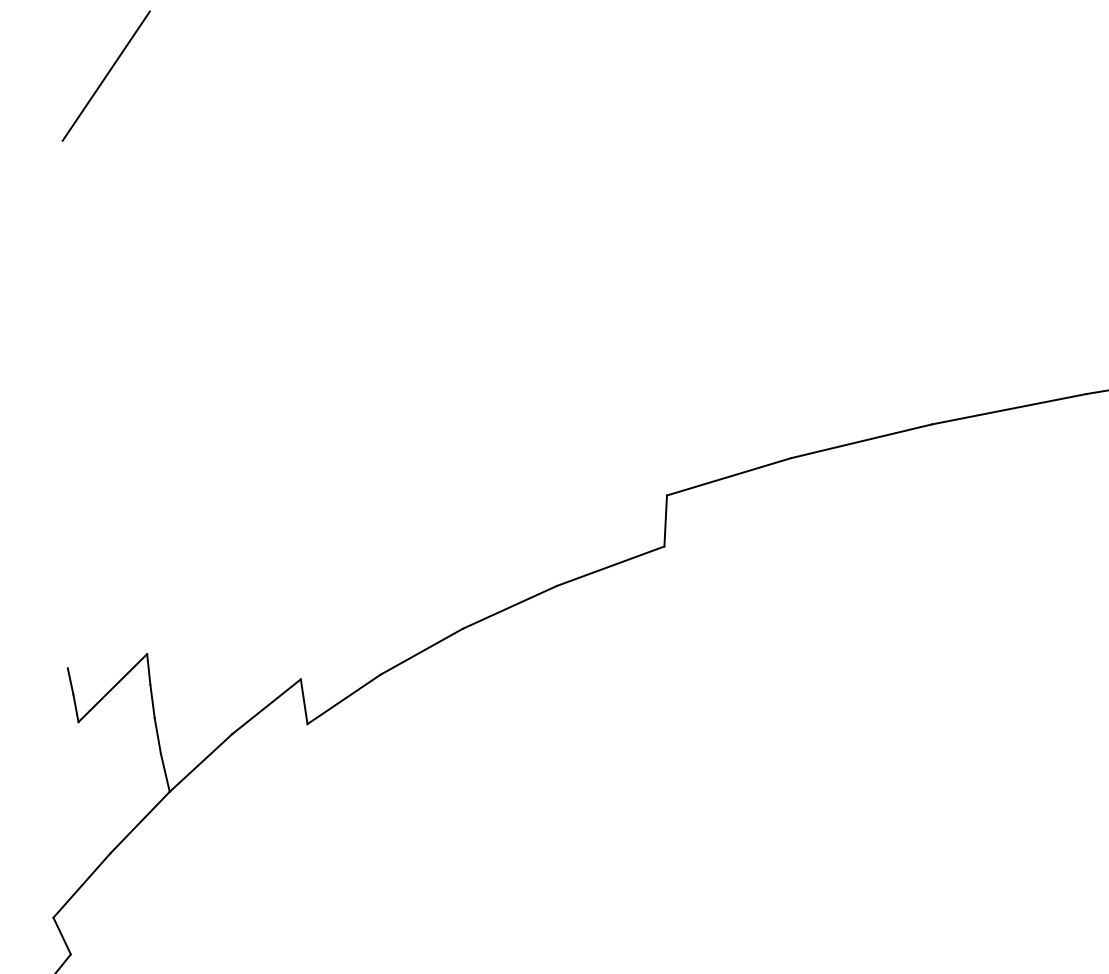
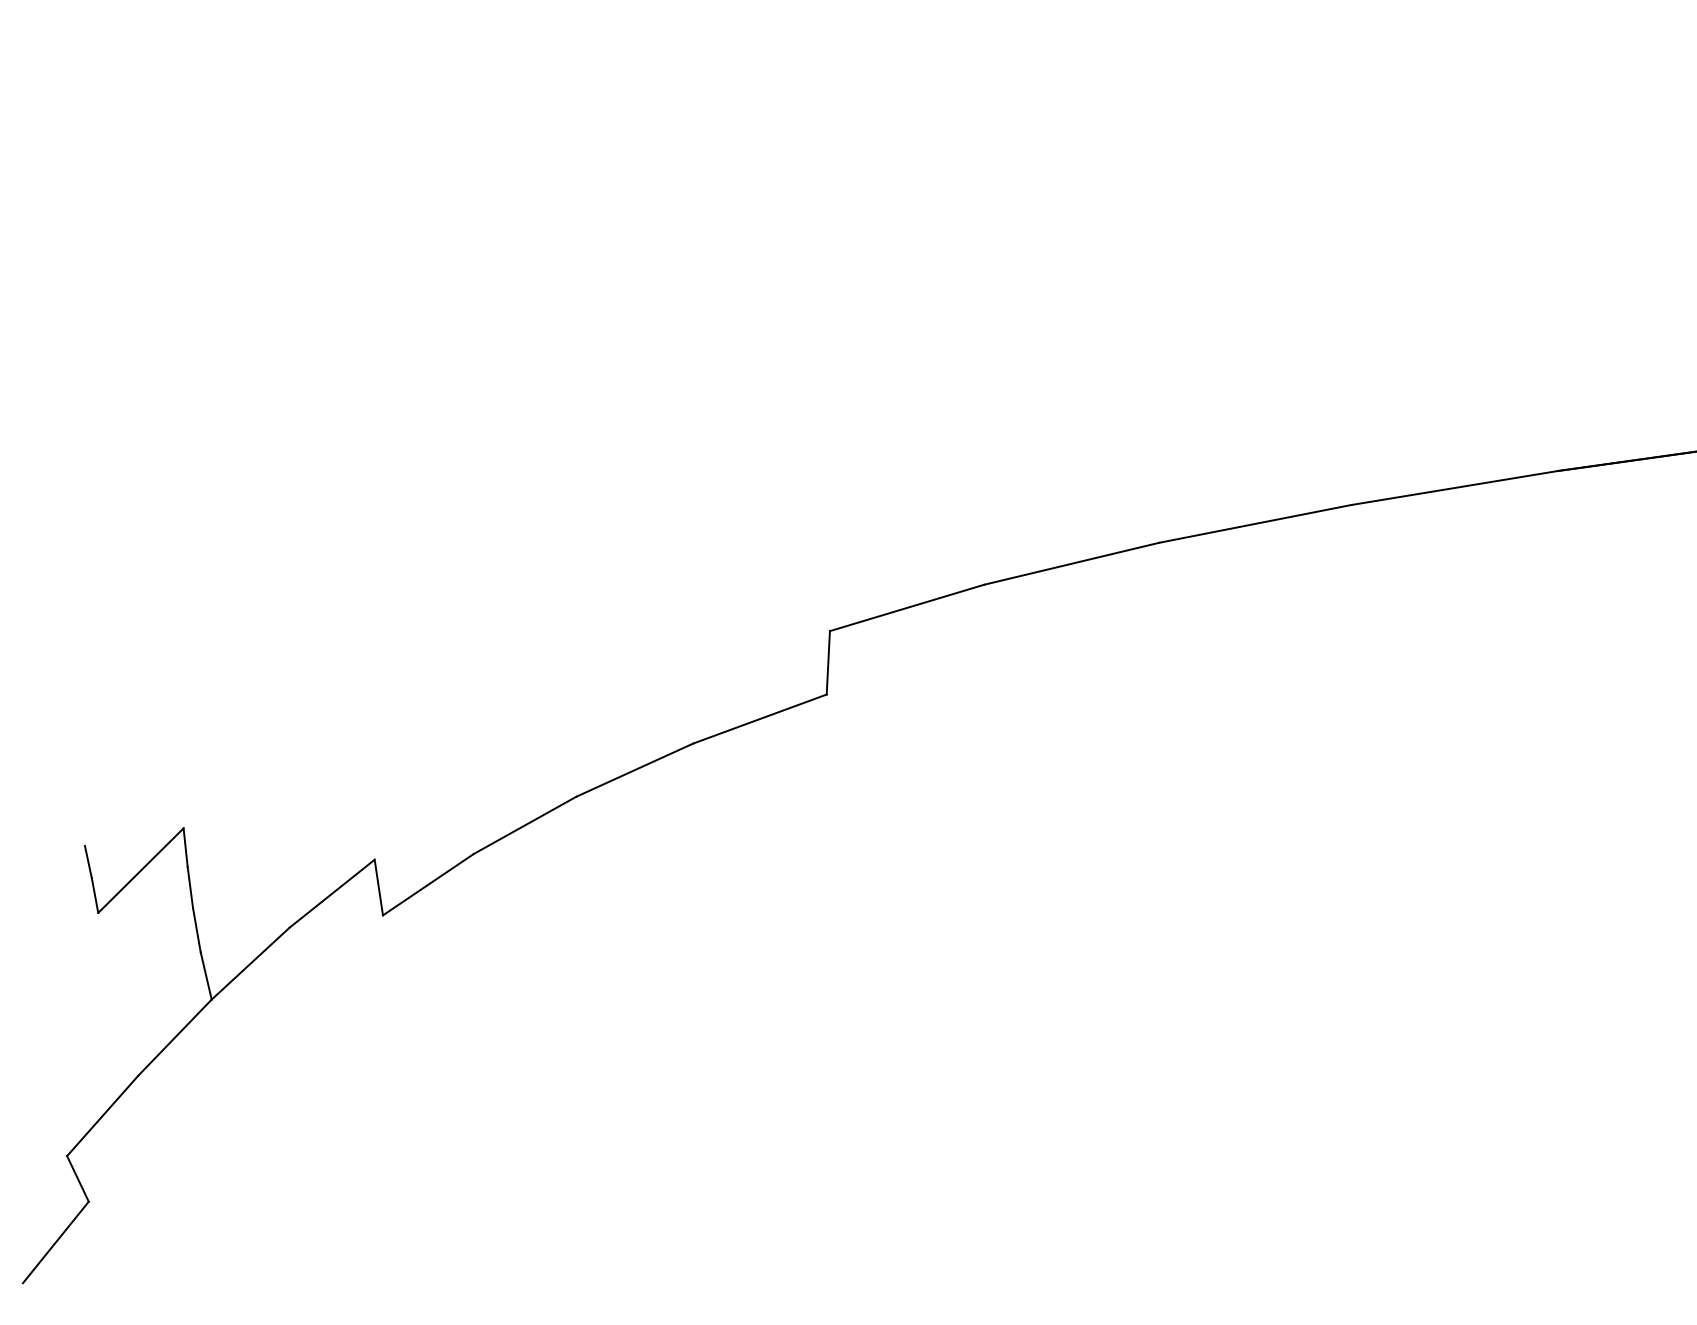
line: (106, 75) -> (132, 109), removed

